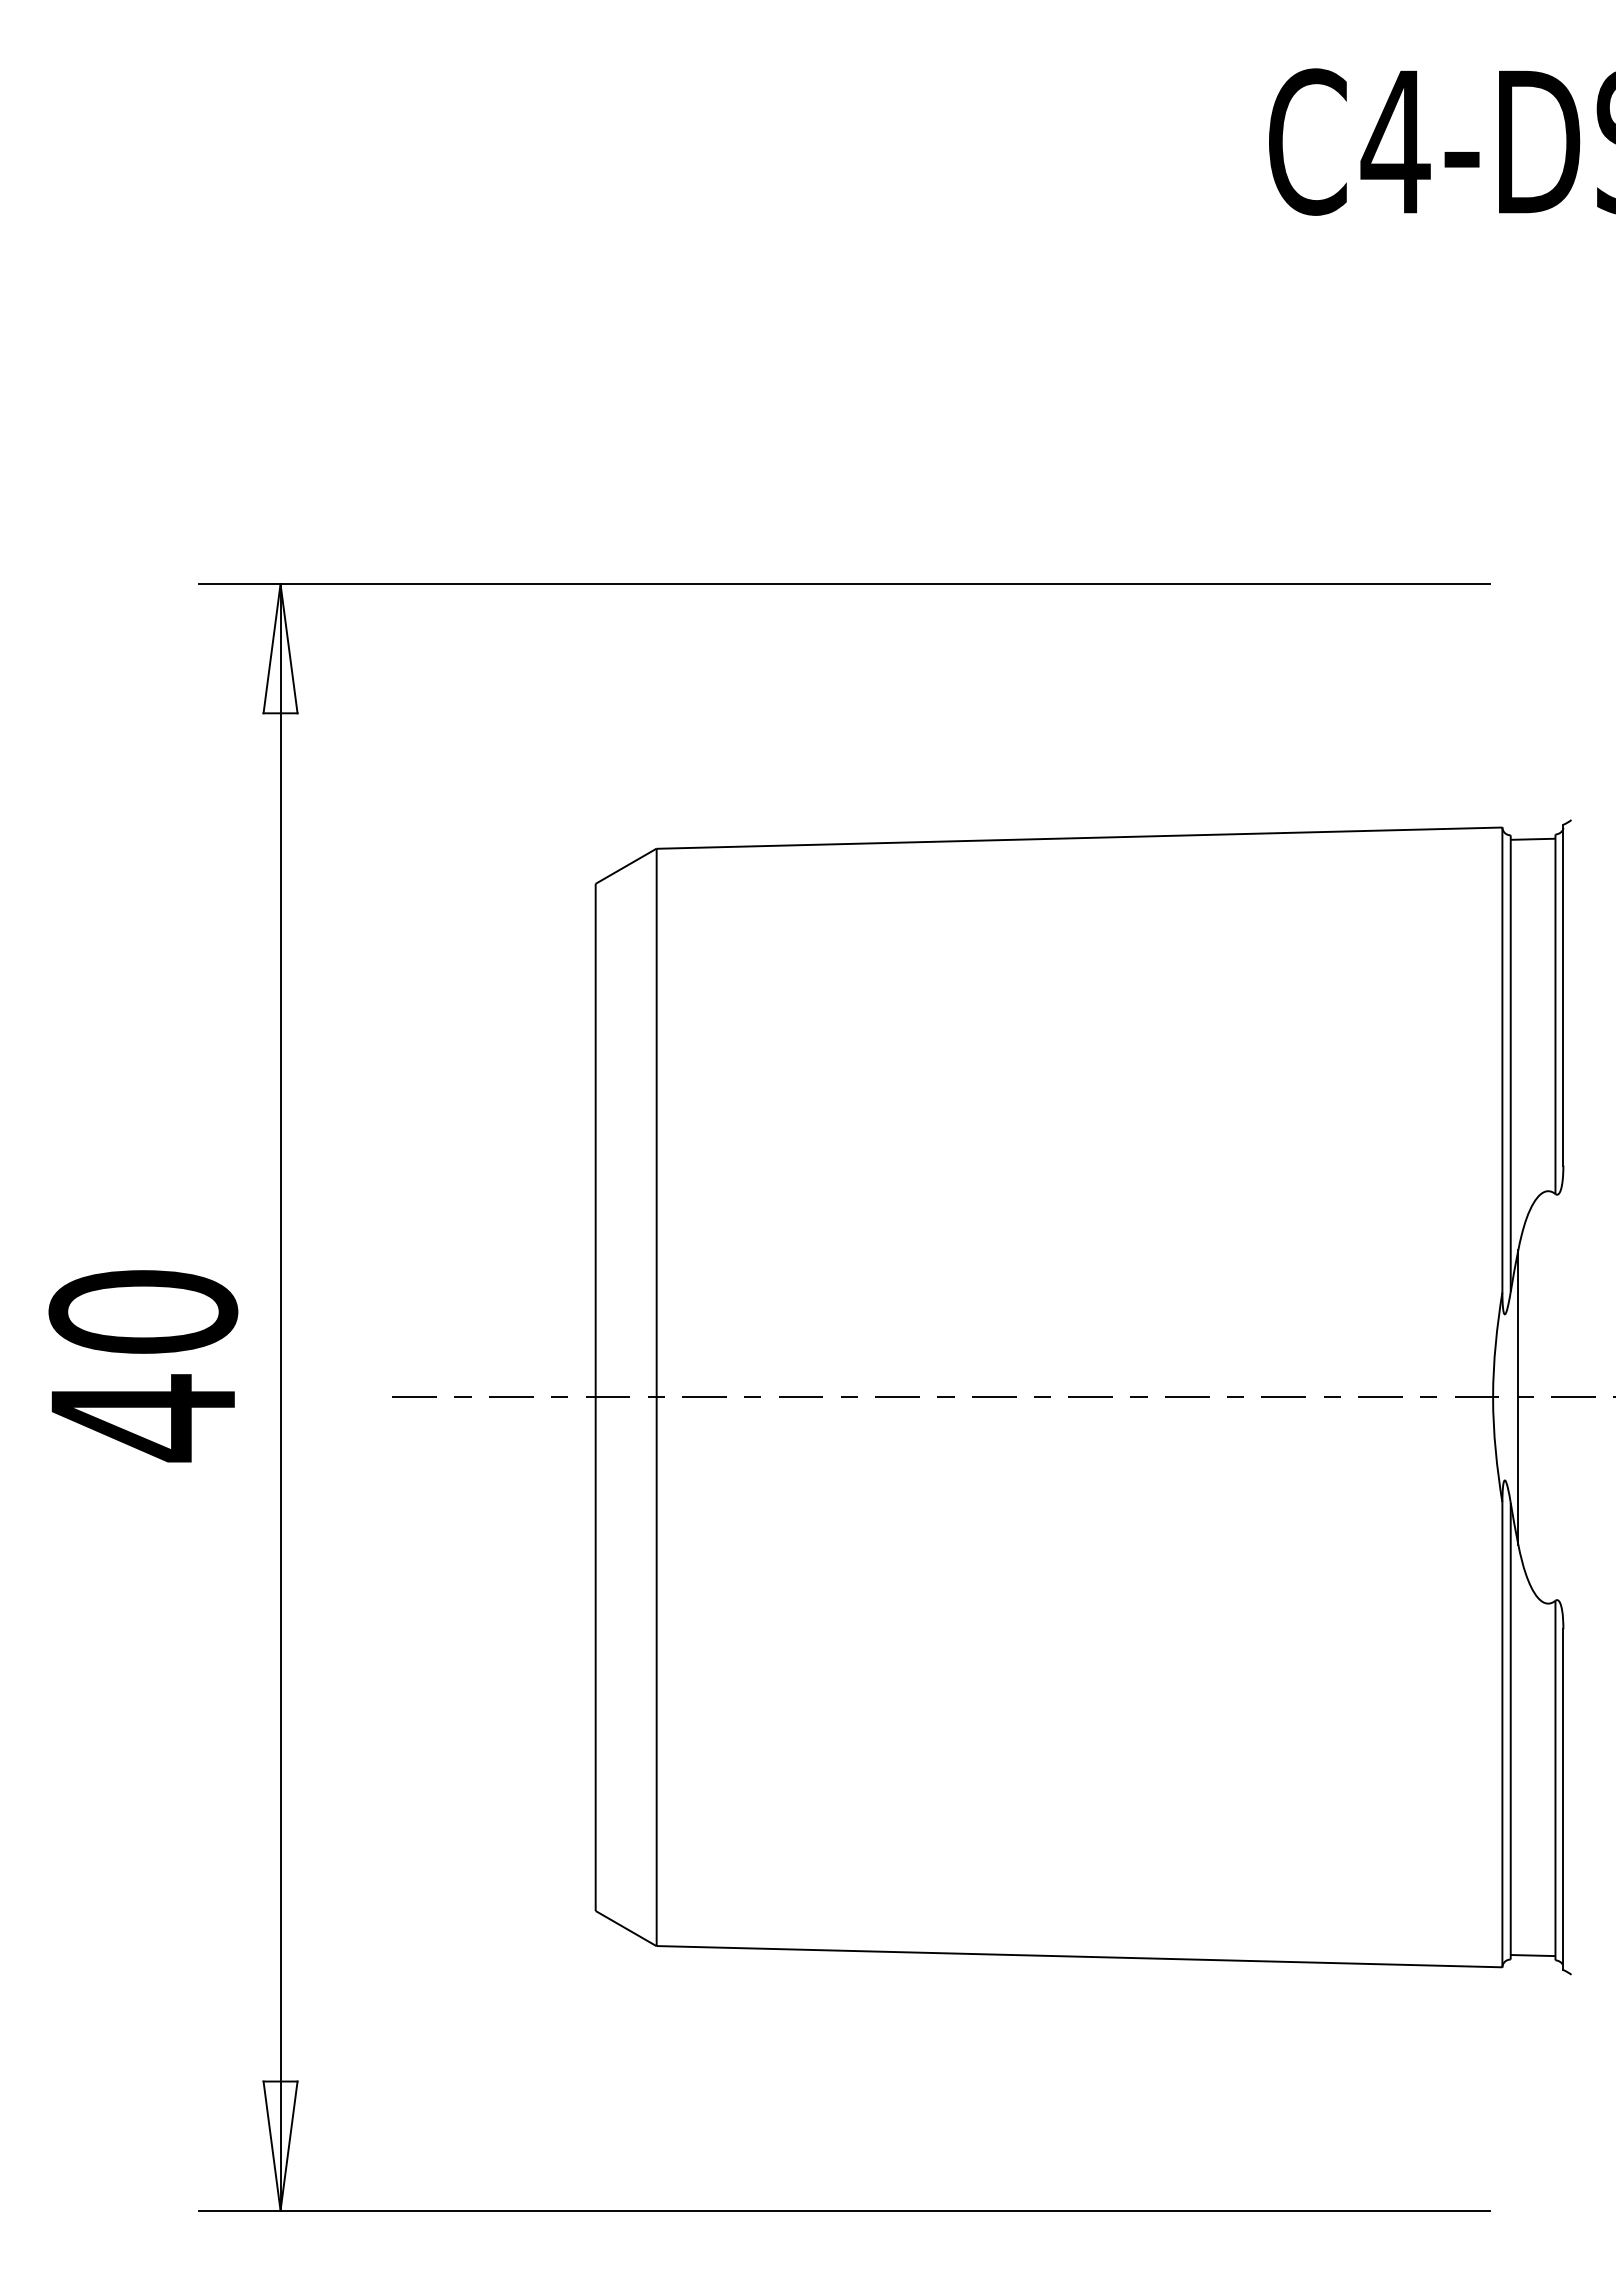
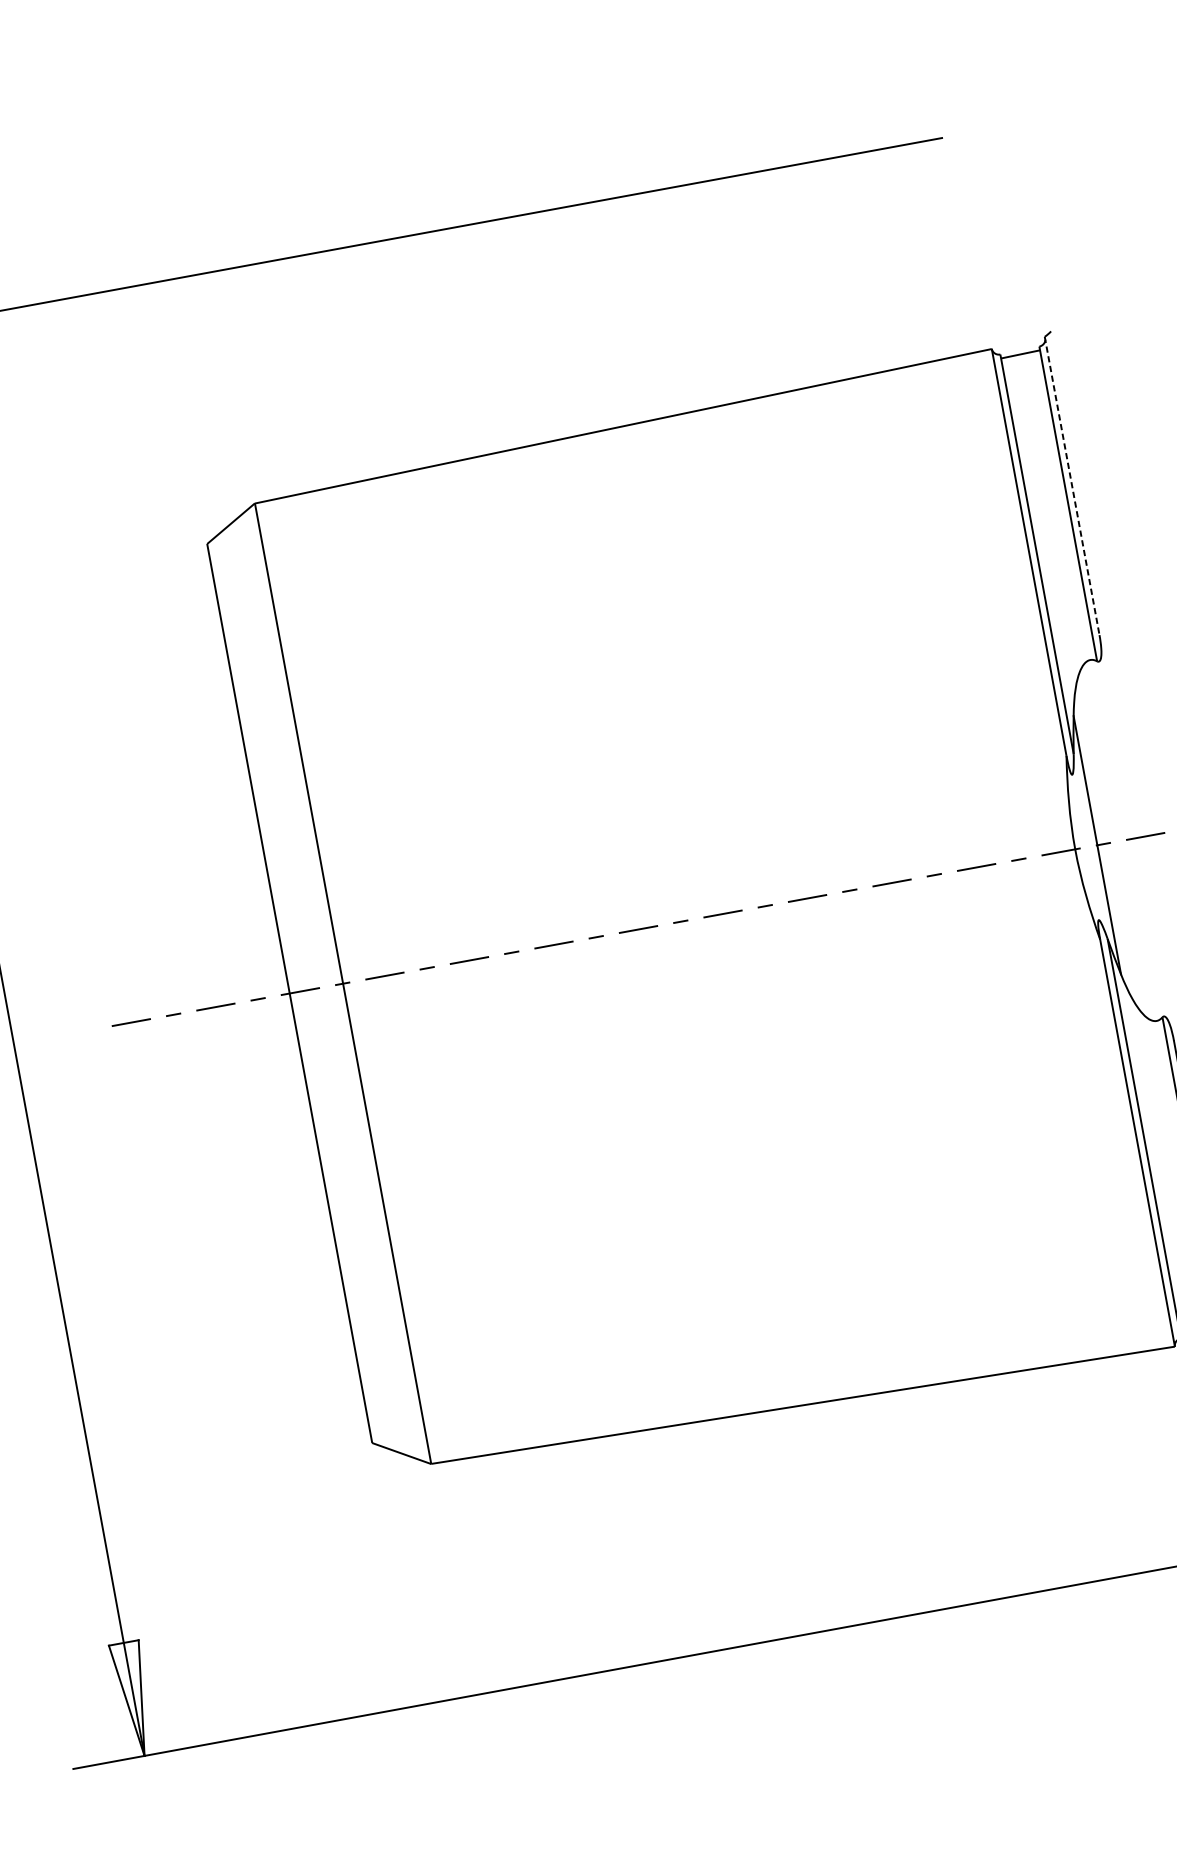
line: (1563, 995) -> (1072, 486), solid -> dashed

